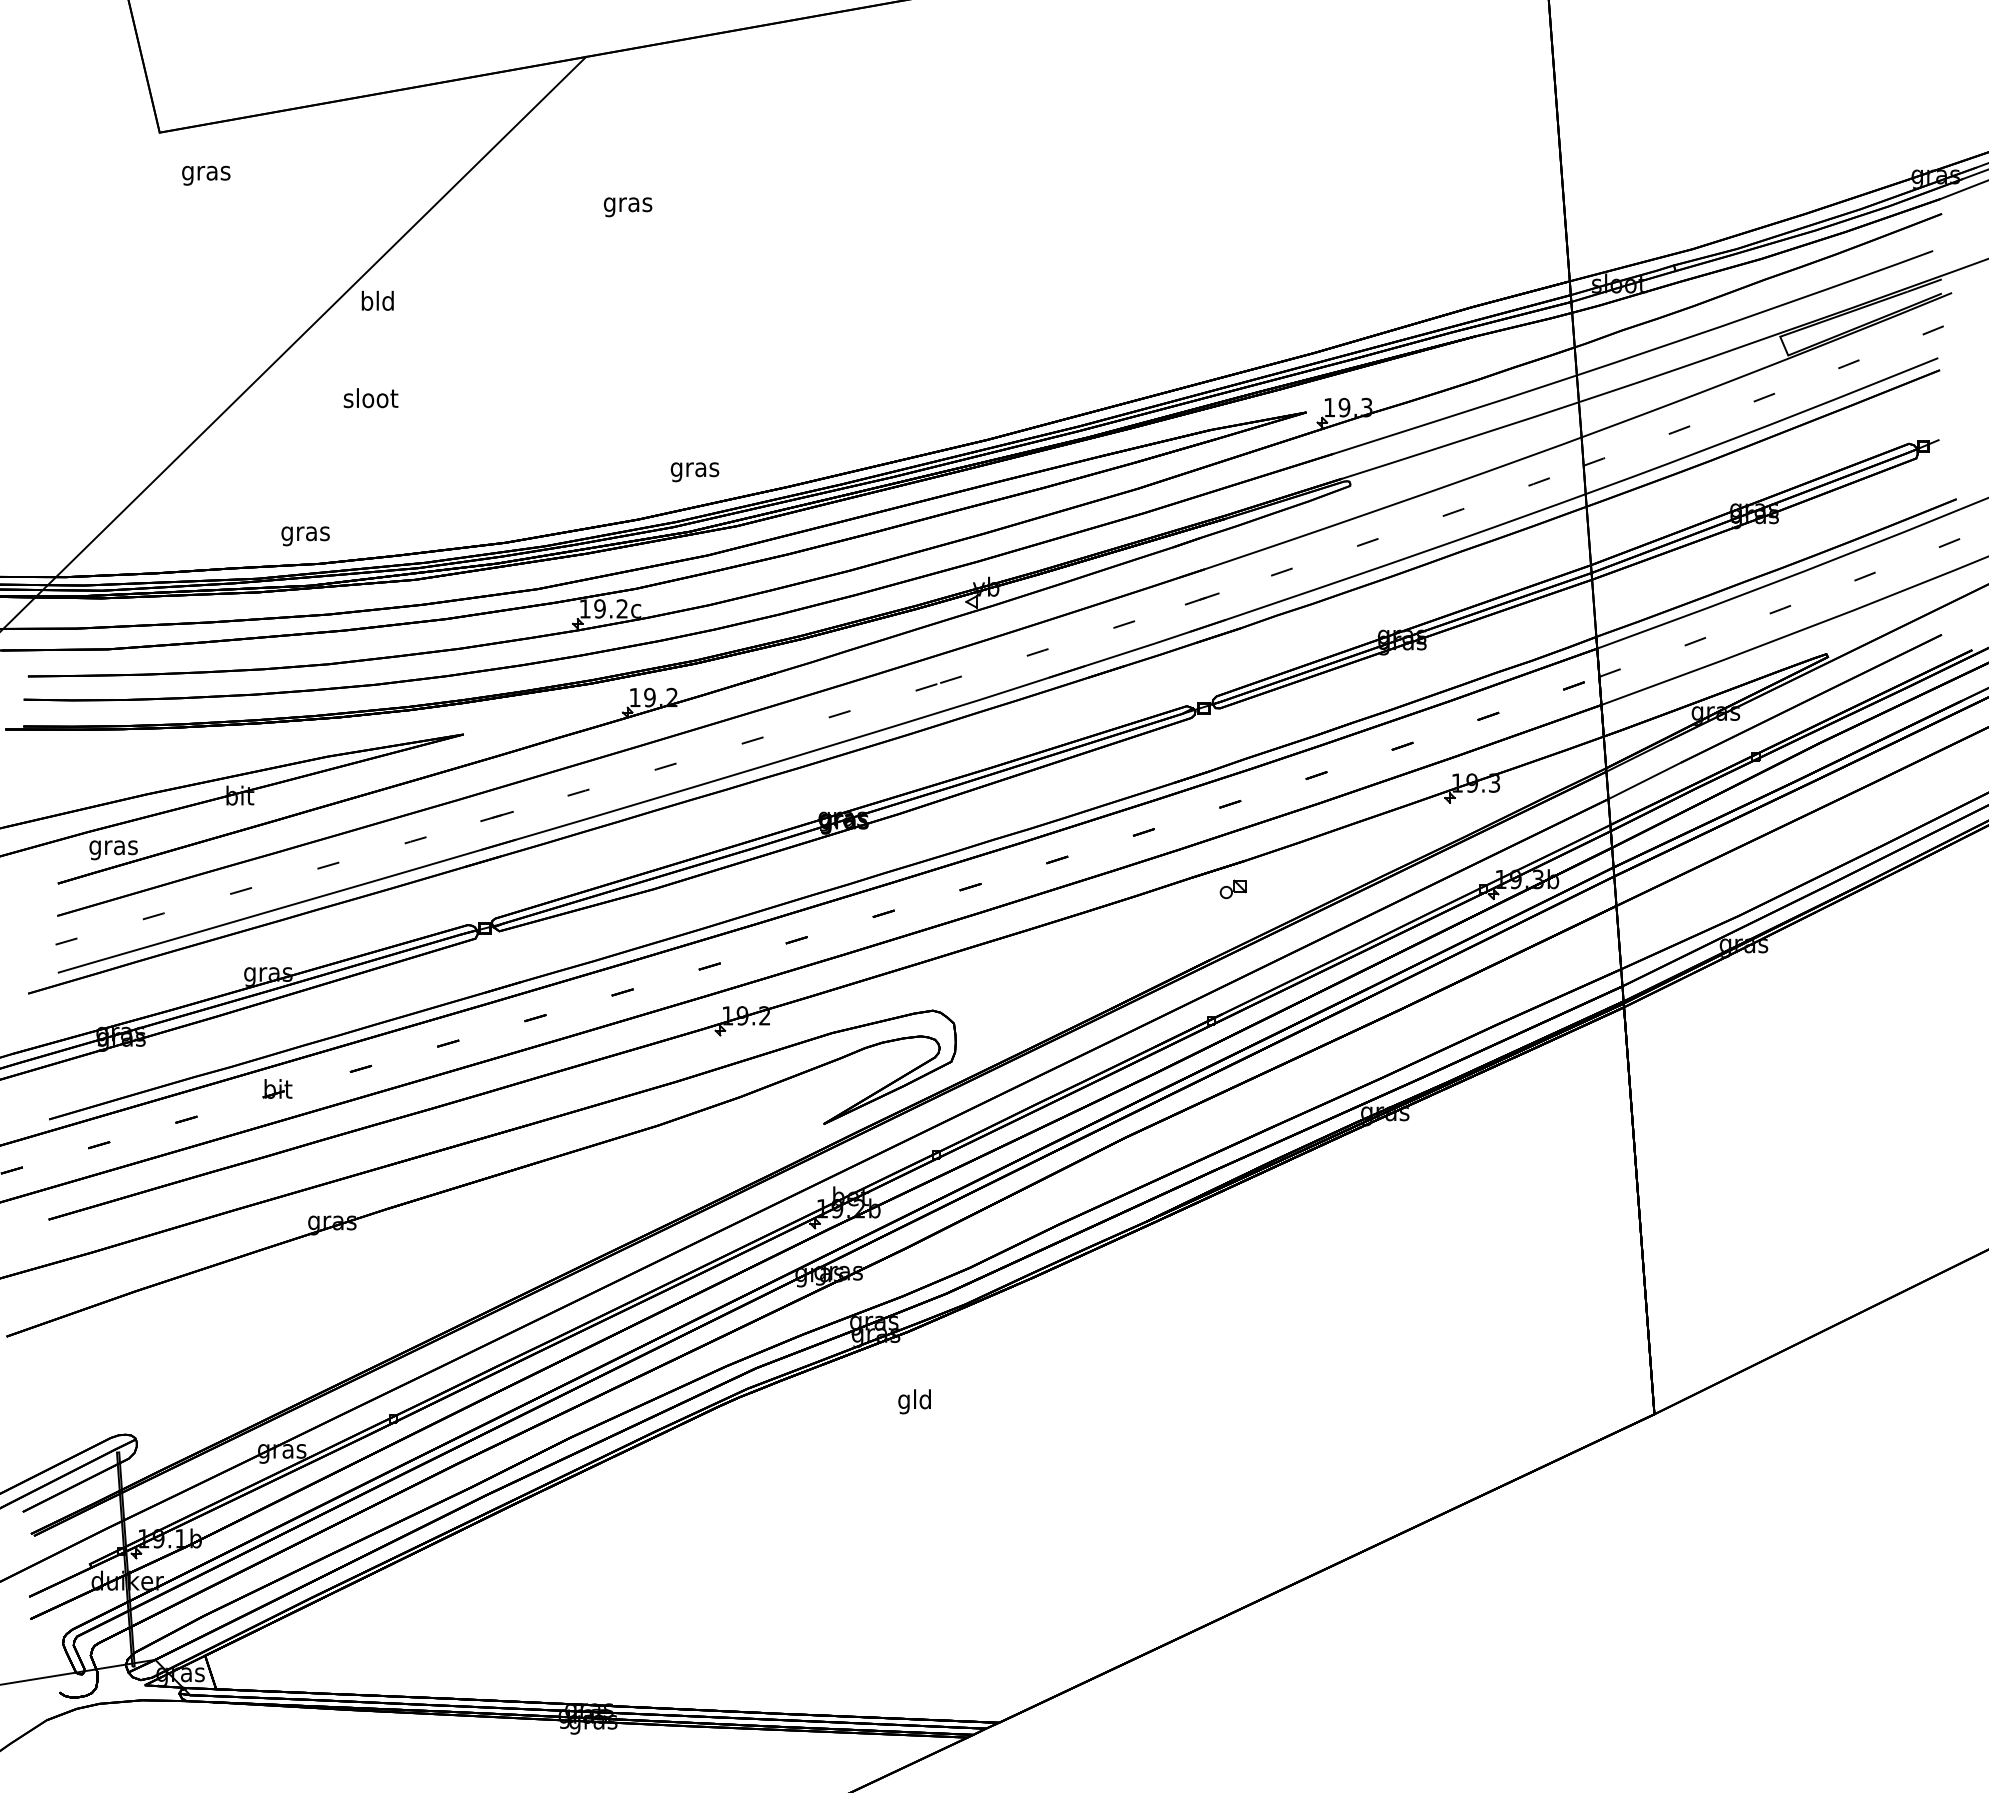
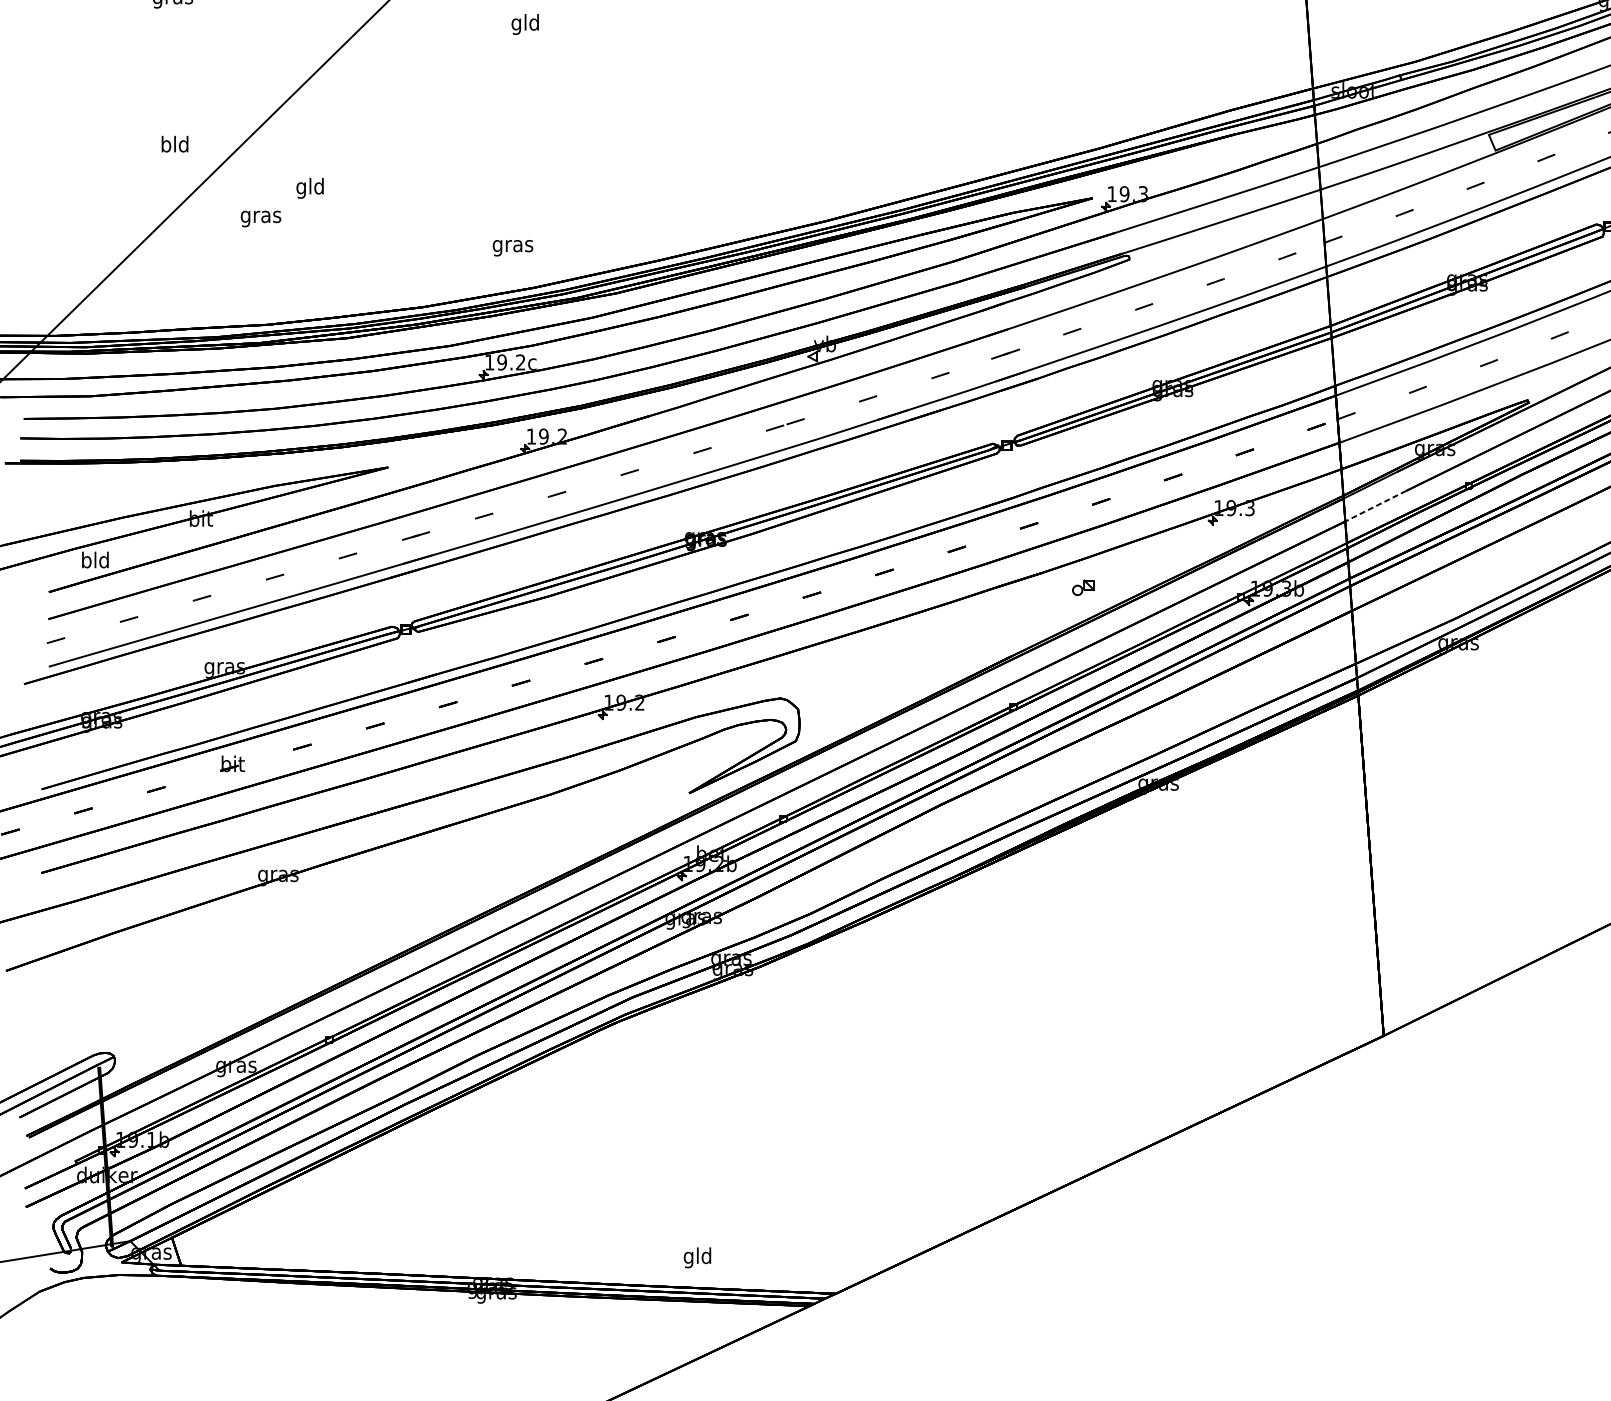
text: (627, 204) -> (525, 24), gras -> gld
text: (377, 300) -> (174, 143), moved
text: (370, 400) -> (310, 188), sloot -> gld
text: (694, 472) -> (512, 248), moved
text: (305, 536) -> (260, 219), moved
line: (1644, 780) -> (1375, 505), solid -> dashed
text: (113, 847) -> (95, 561), gras -> bld
part: (1232, 889) -> (1082, 587), moved
text: (914, 1401) -> (697, 1257), moved

